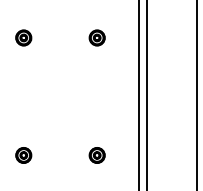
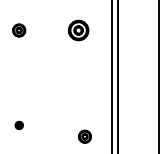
part: (96, 37) -> (77, 30), size x1.6
part: (23, 155) -> (18, 125), size x0.6
part: (96, 155) -> (84, 136), moved

